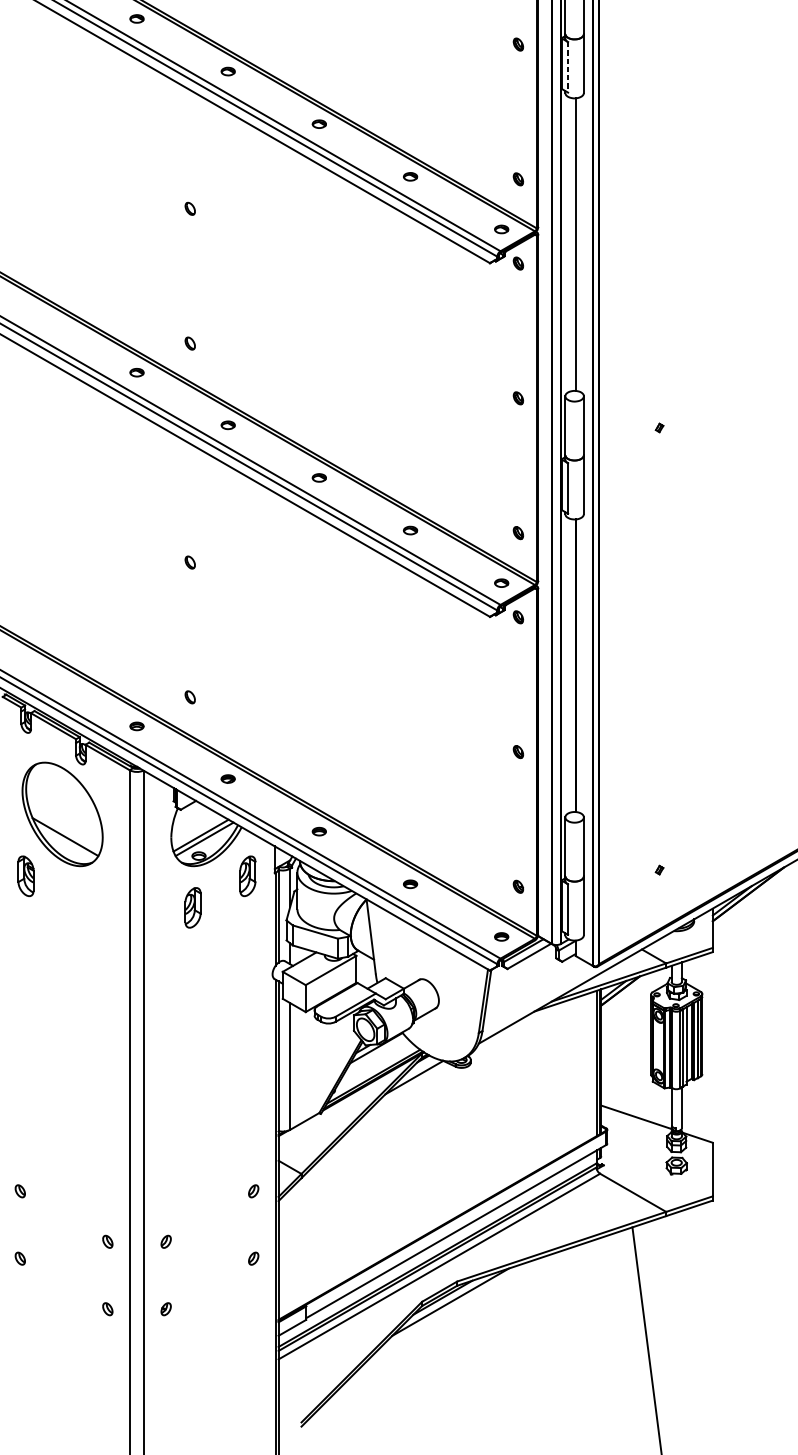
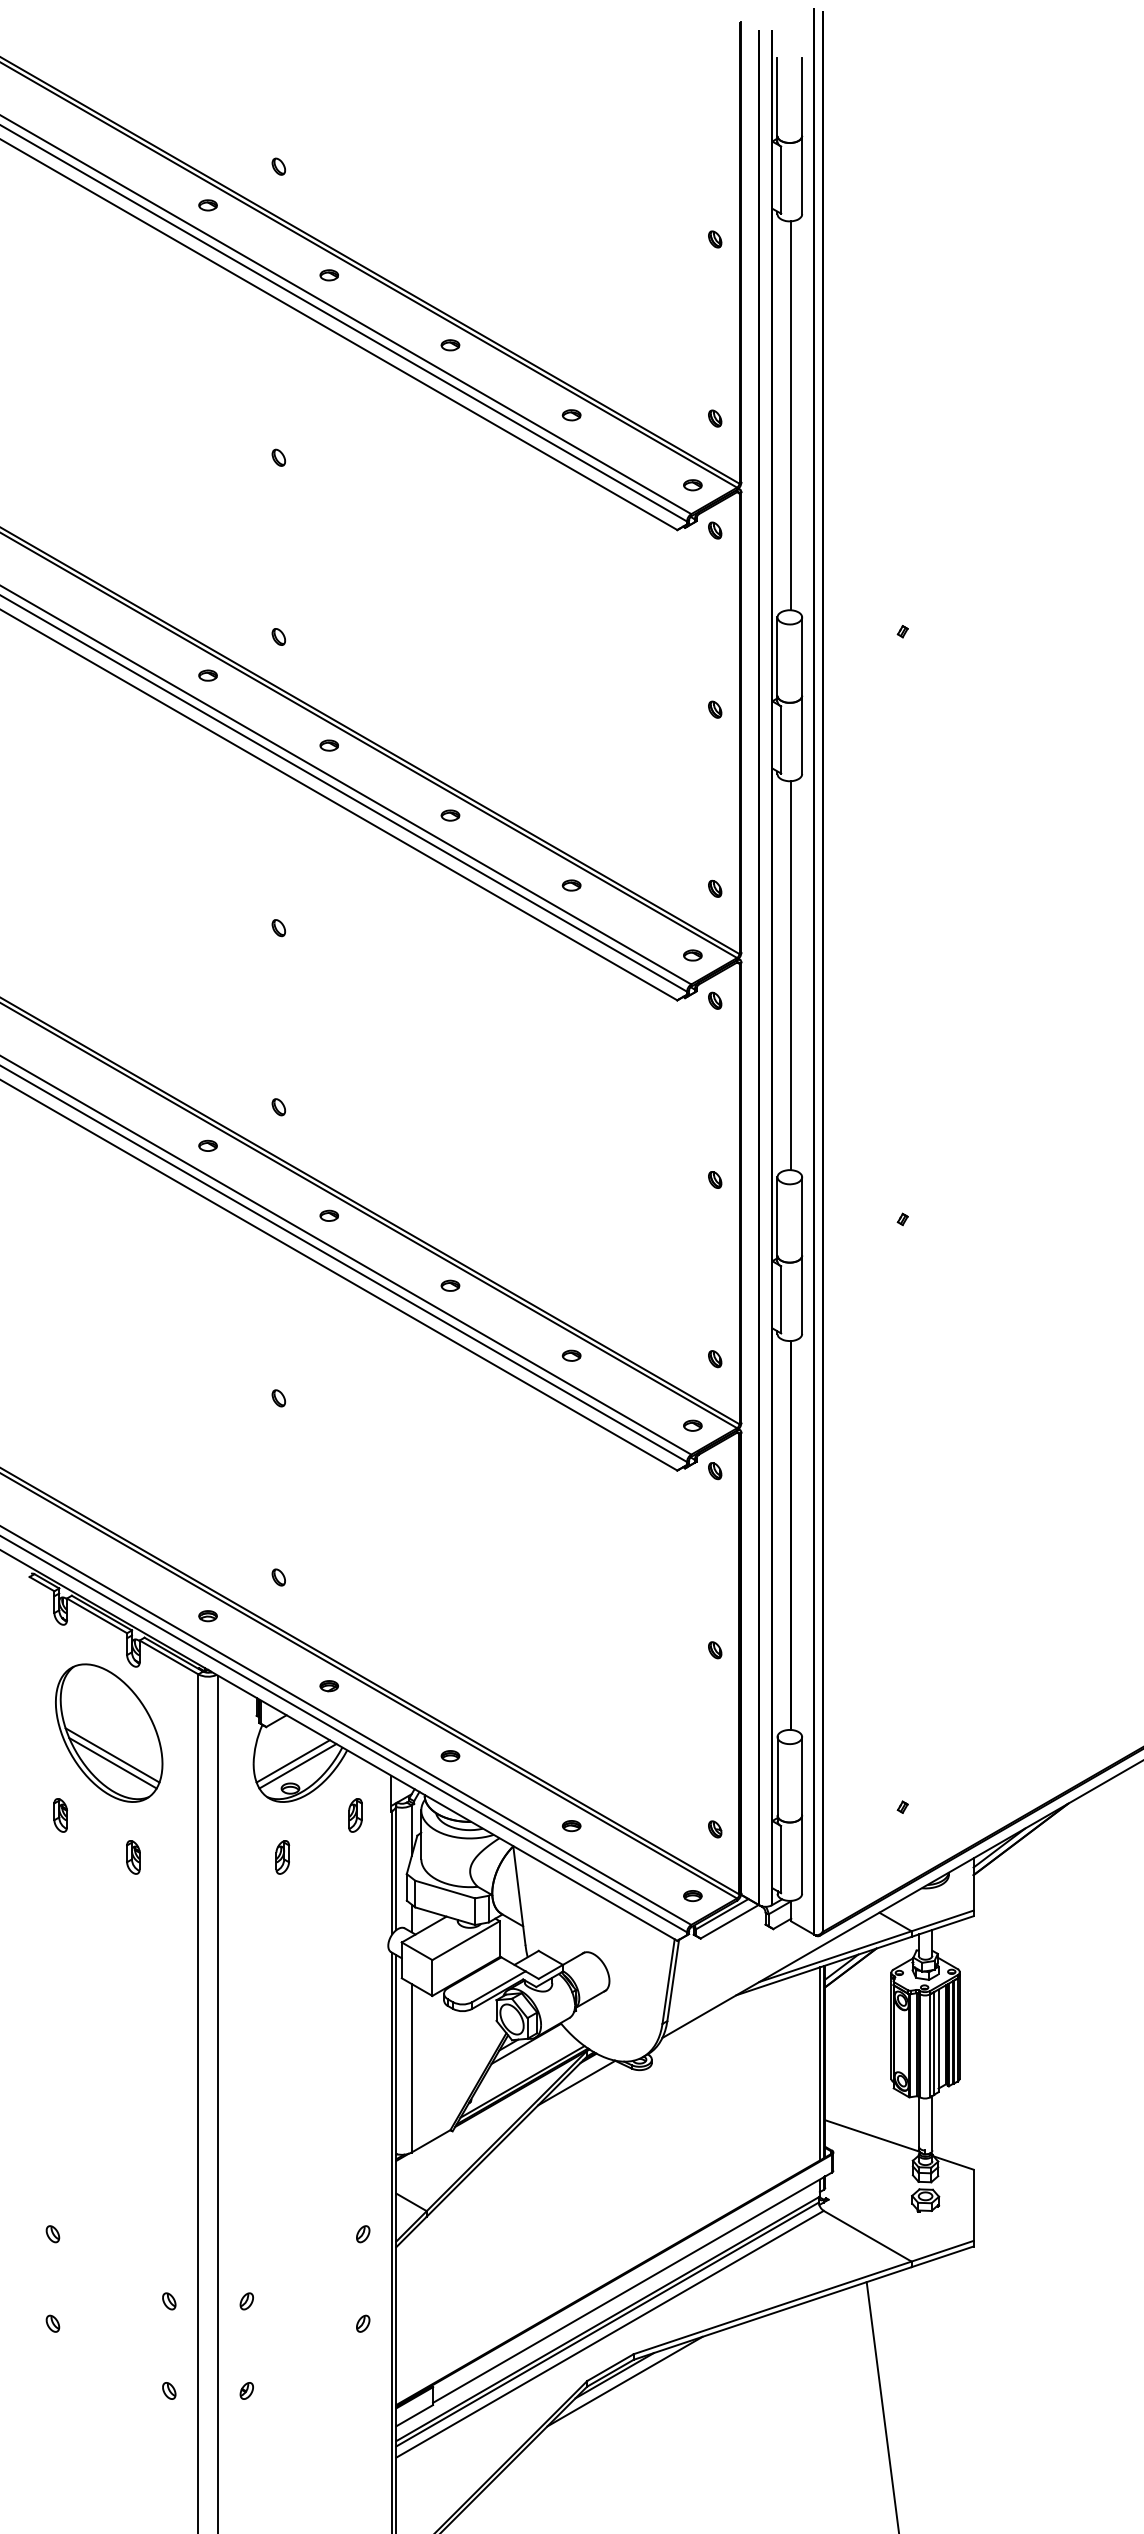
line: (568, 66) -> (781, 739), dashed -> solid
line: (65, 831) -> (112, 1755), added
part: (26, 876) -> (60, 1815), size x0.62
part: (247, 876) -> (355, 1815), size x0.62
part: (80, 907) -> (133, 1857), added
part: (193, 907) -> (282, 1857), size x0.62

